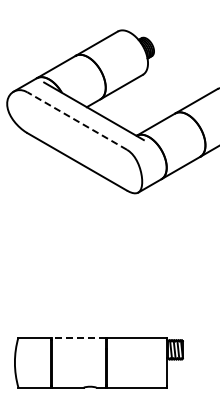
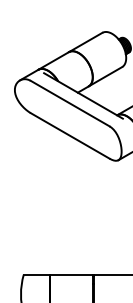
line: (77, 121) -> (70, 103), dashed -> solid
line: (78, 337) -> (71, 274), dashed -> solid

